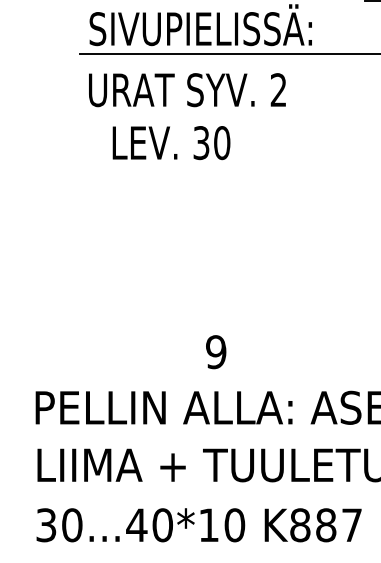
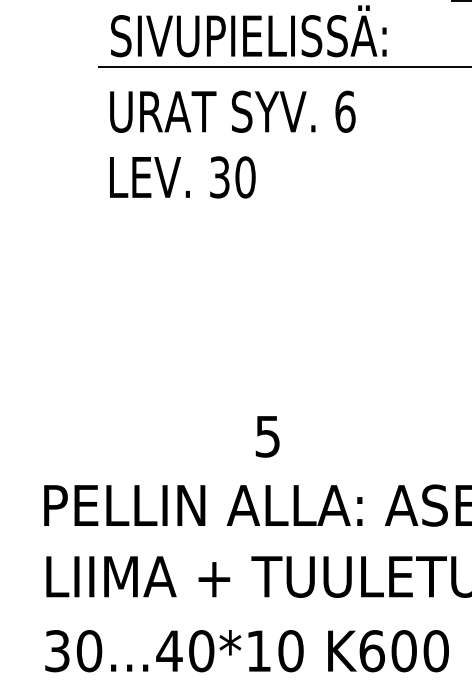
text: (278, 90) -> (345, 112), 2 -> 6
text: (171, 143) -> (182, 177), moved
text: (216, 352) -> (268, 436), 9 -> 5
text: (326, 525) -> (404, 651), K887 -> K600

